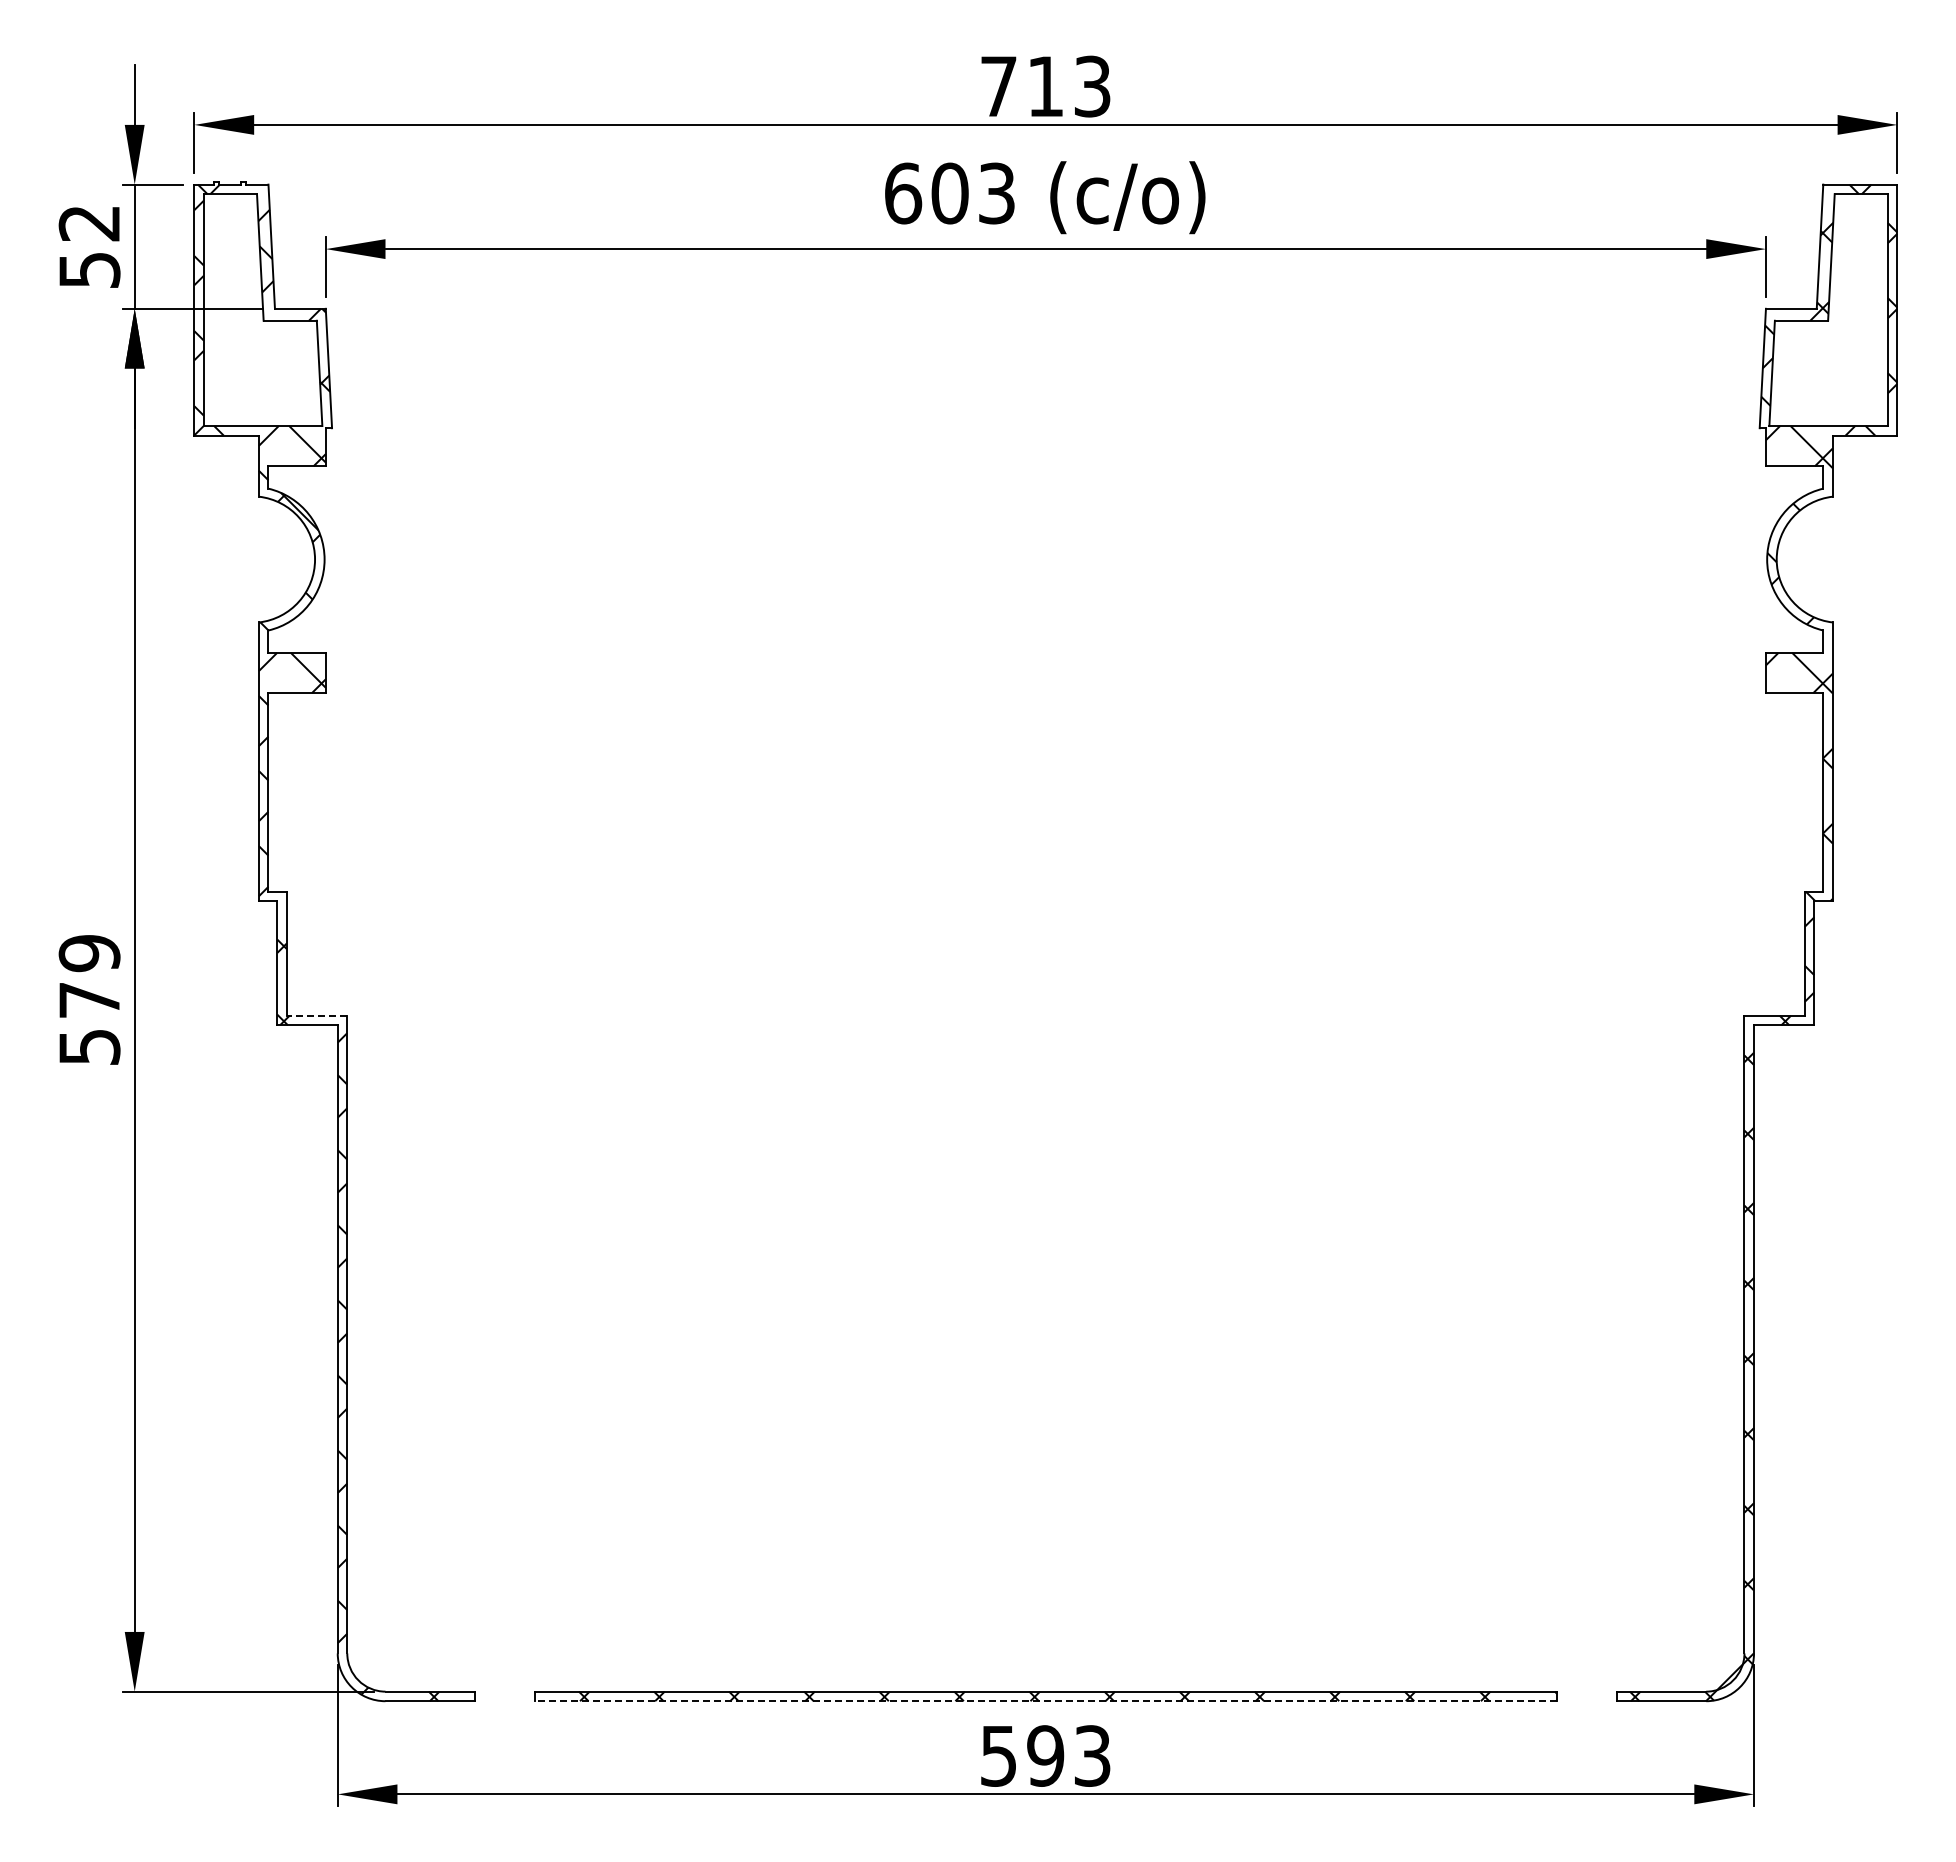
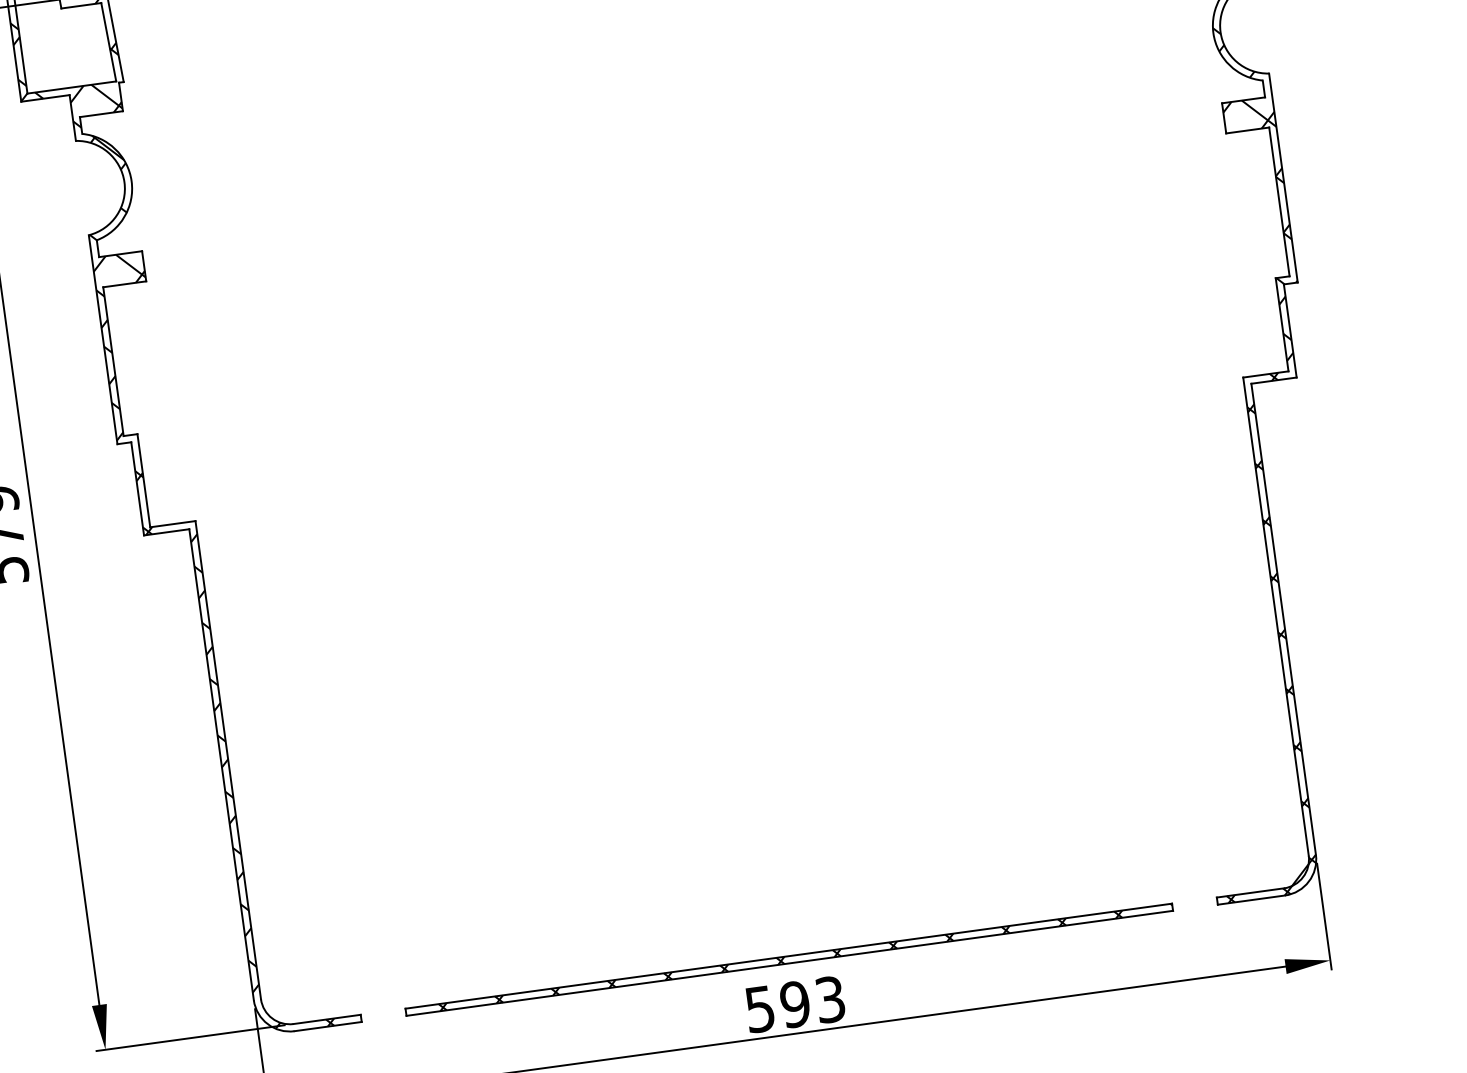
line: (316, 1015) -> (172, 524), dashed -> solid
line: (1045, 1701) -> (789, 963), dashed -> solid

